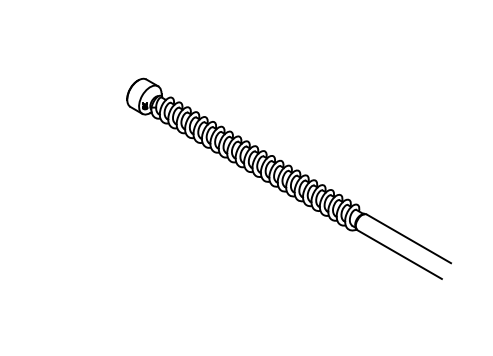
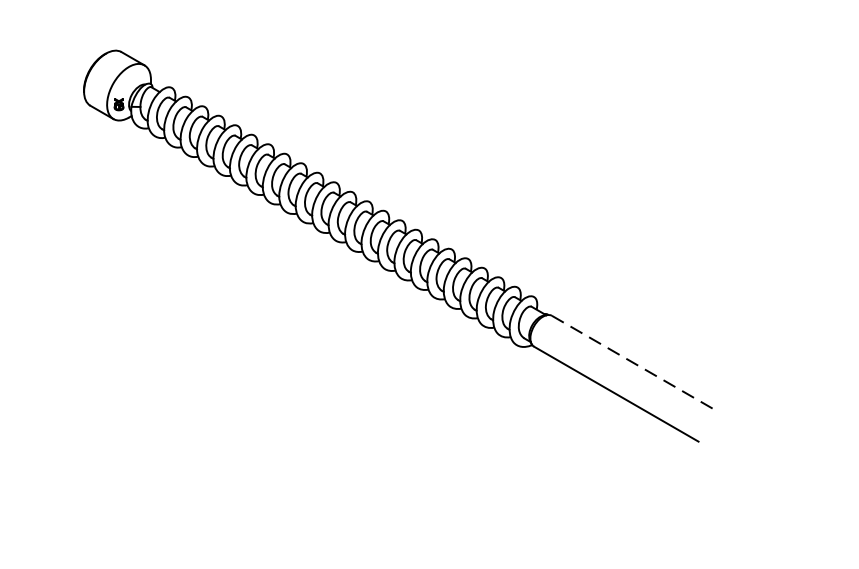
line: (408, 238) -> (633, 362), solid -> dashed

